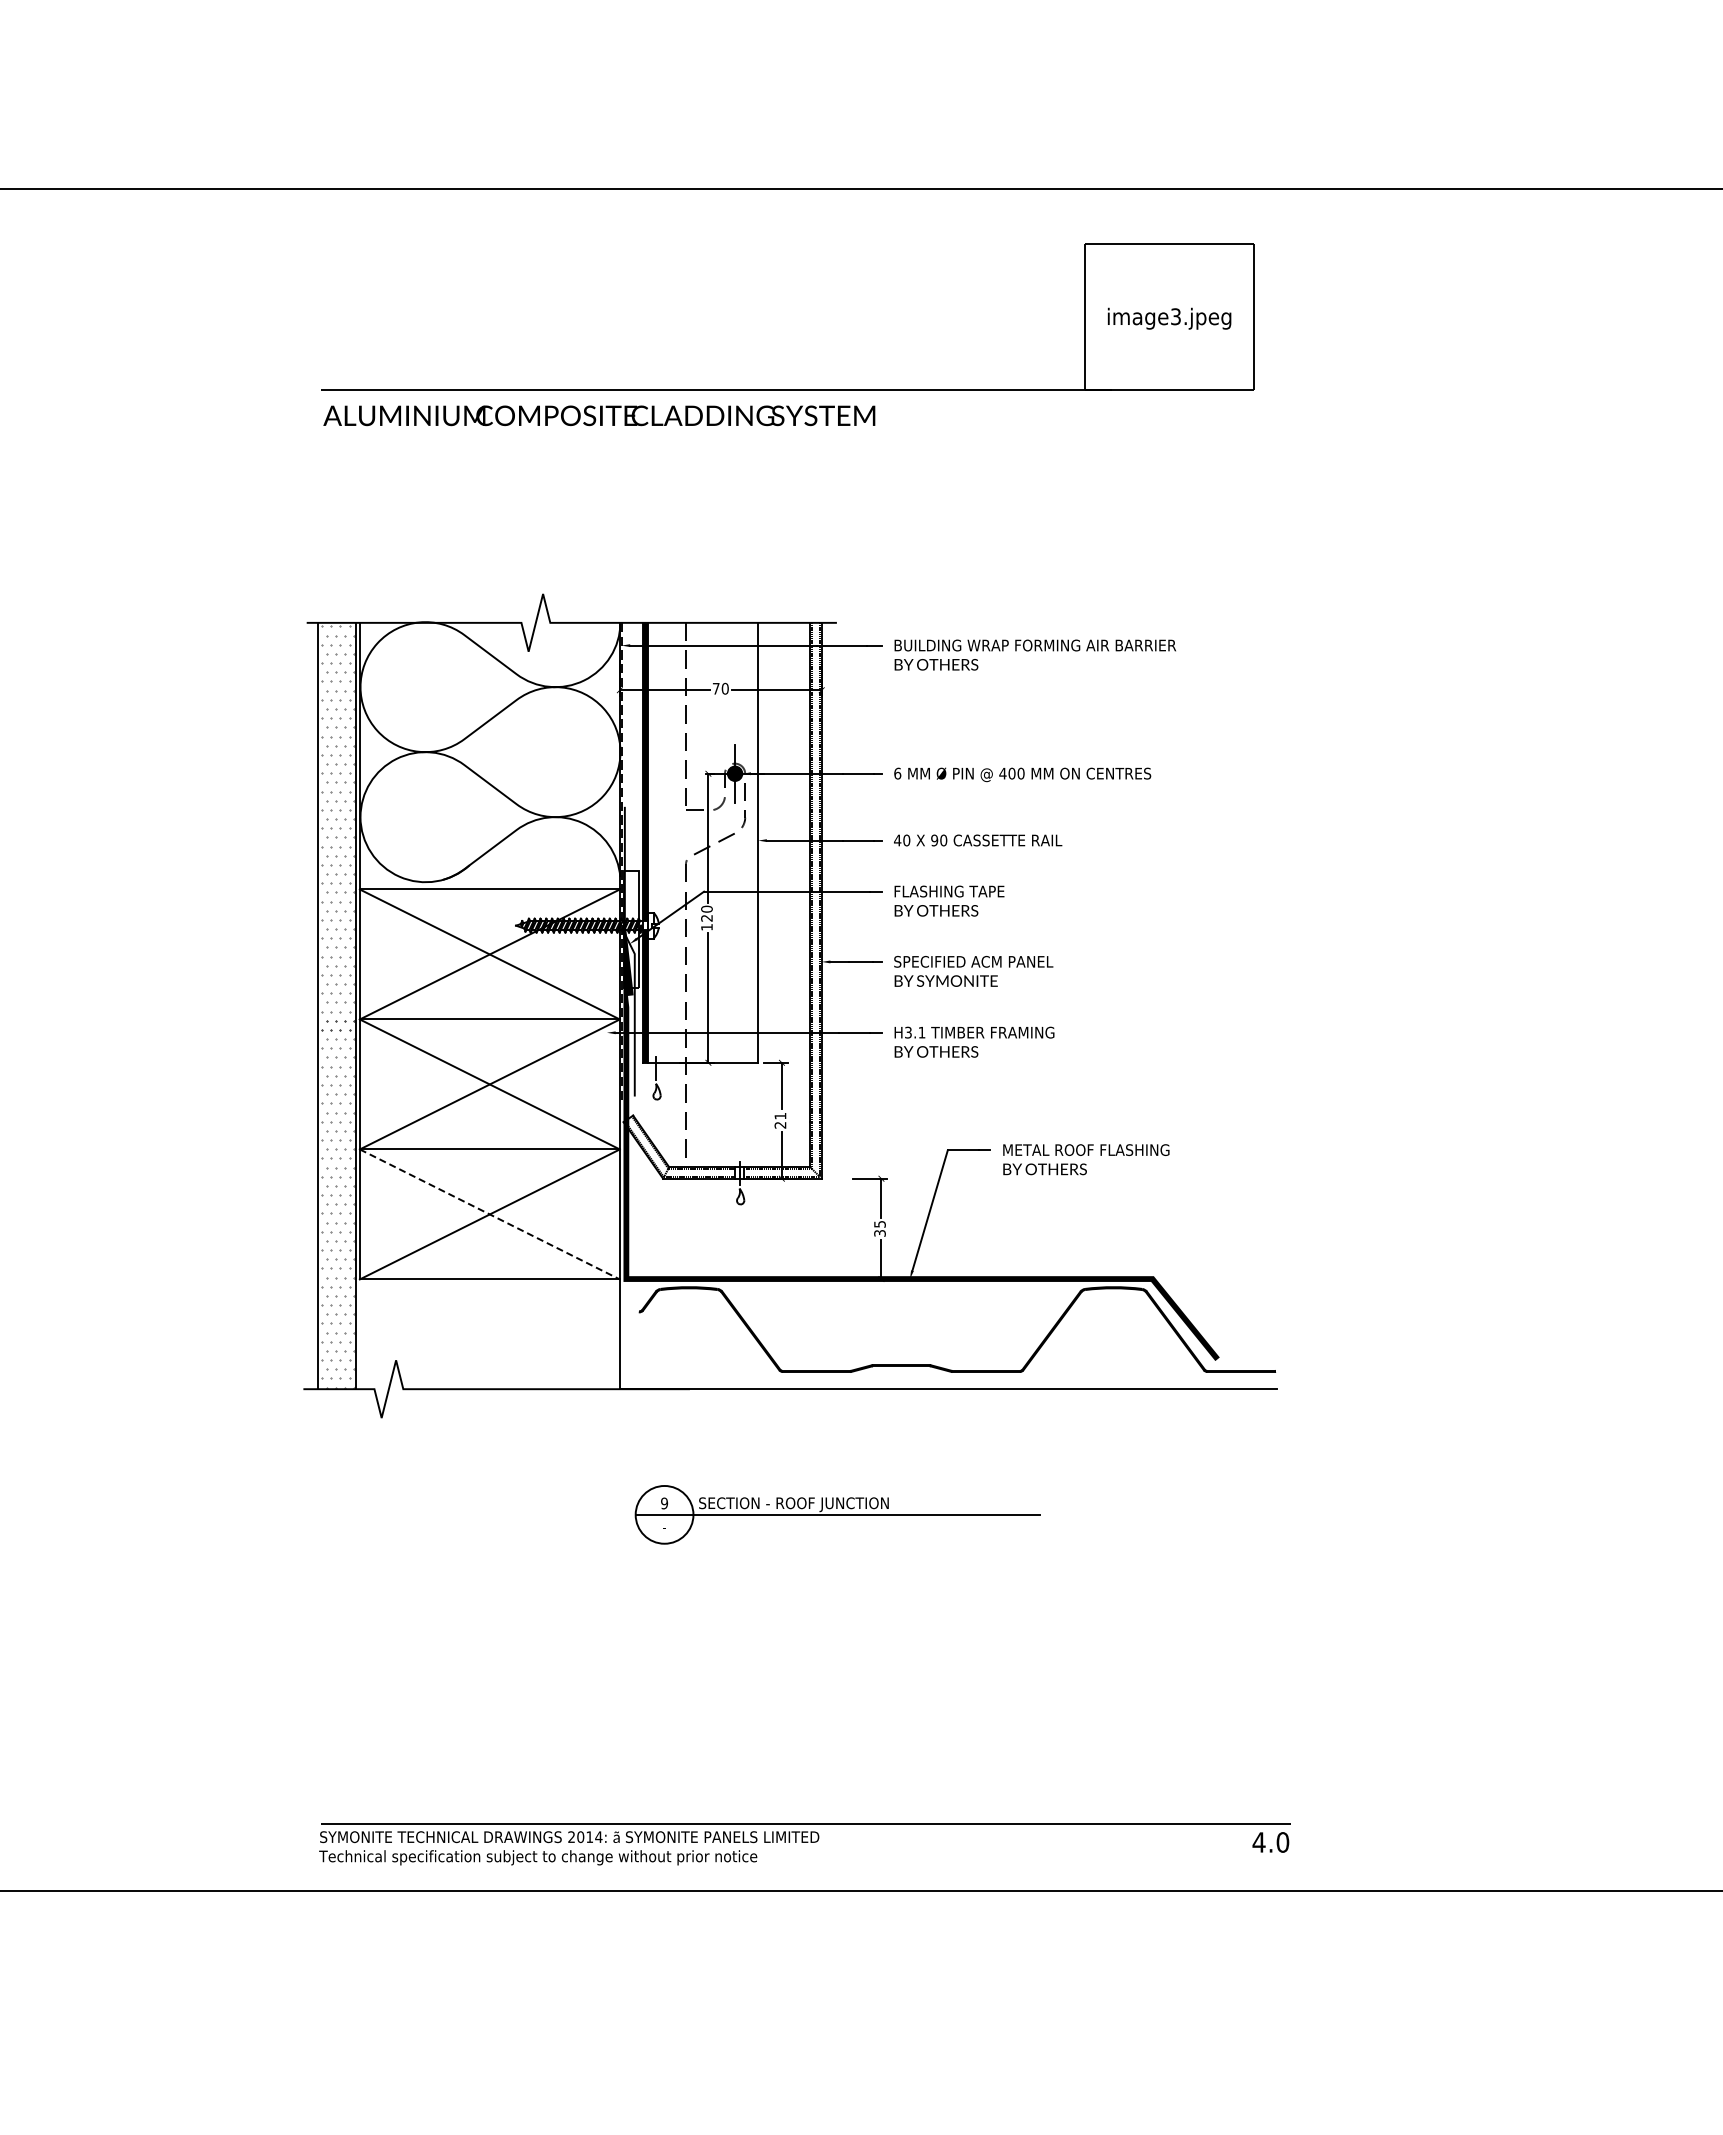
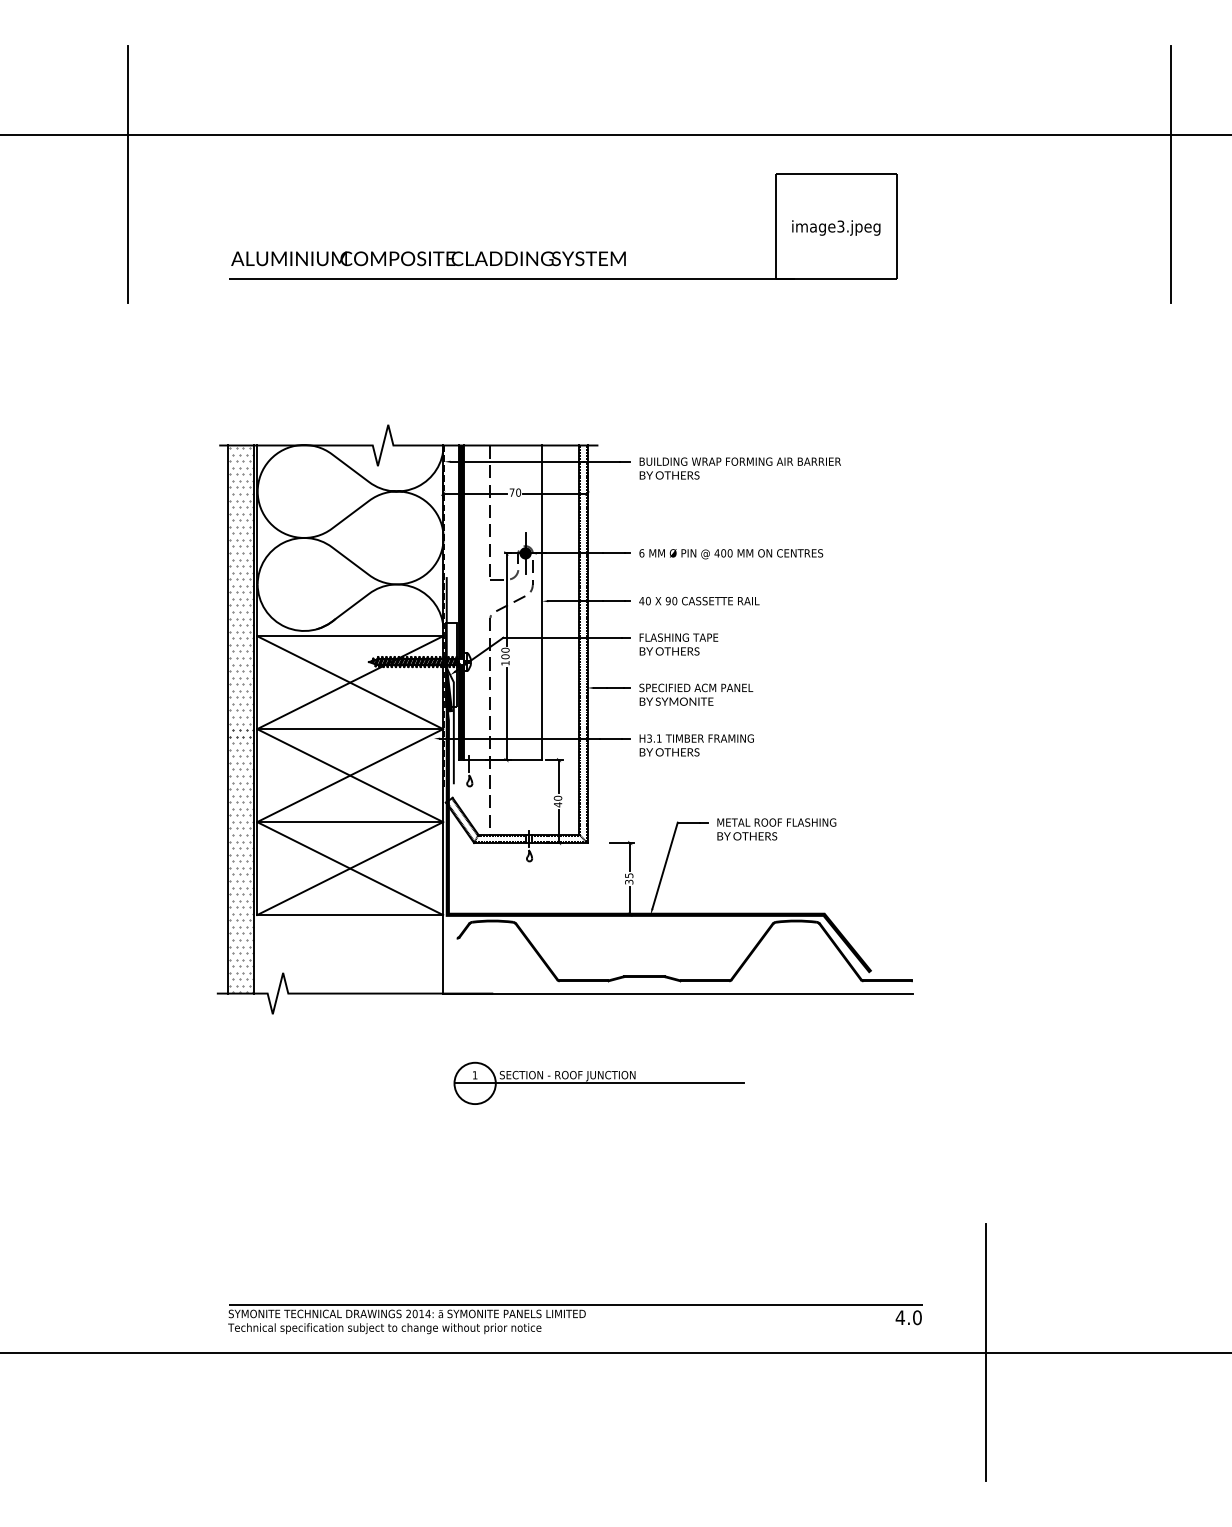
line: (179, 243) -> (128, 174), added
line: (1636, 243) -> (1170, 174), added
text: (599, 415) -> (428, 258), moved
text: (706, 917) -> (505, 656), 120 -> 100
text: (780, 1120) -> (558, 801), 21 -> 40
line: (490, 1214) -> (350, 868), dashed -> solid
text: (664, 1503) -> (475, 1075), 9 -> 1
line: (1378, 1890) -> (985, 1352), added

